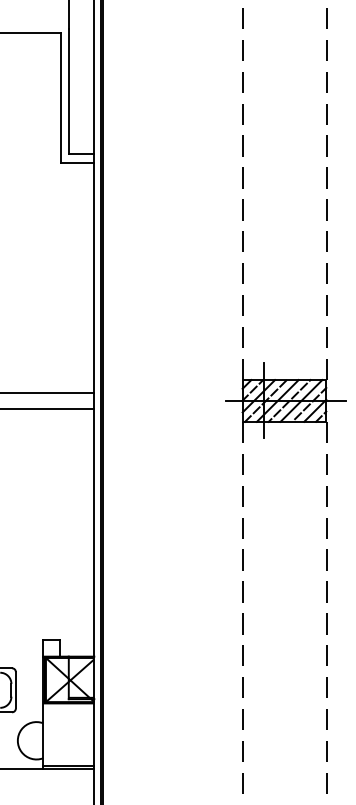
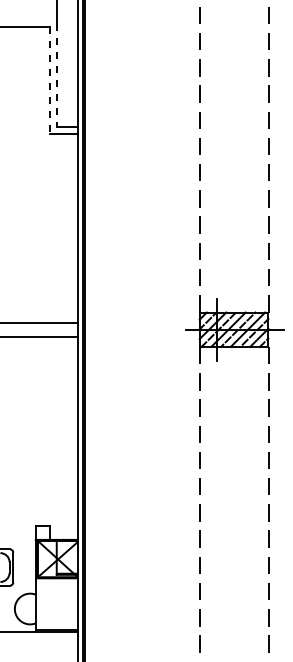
line: (69, 91) -> (57, 75), solid -> dashed
line: (60, 97) -> (49, 80), solid -> dashed

